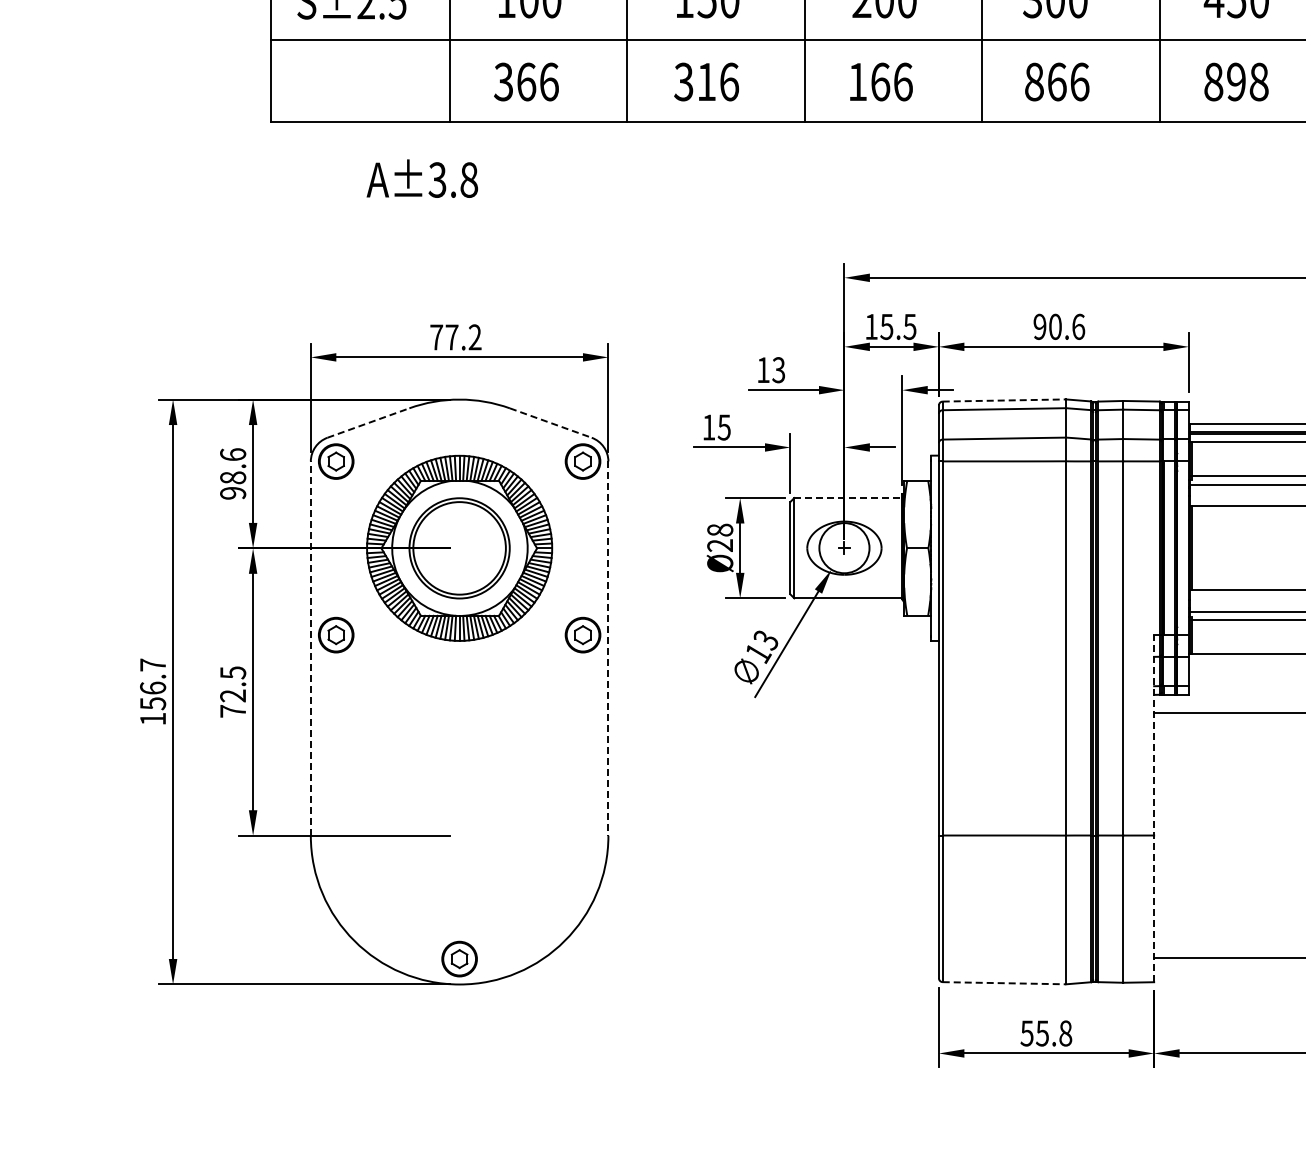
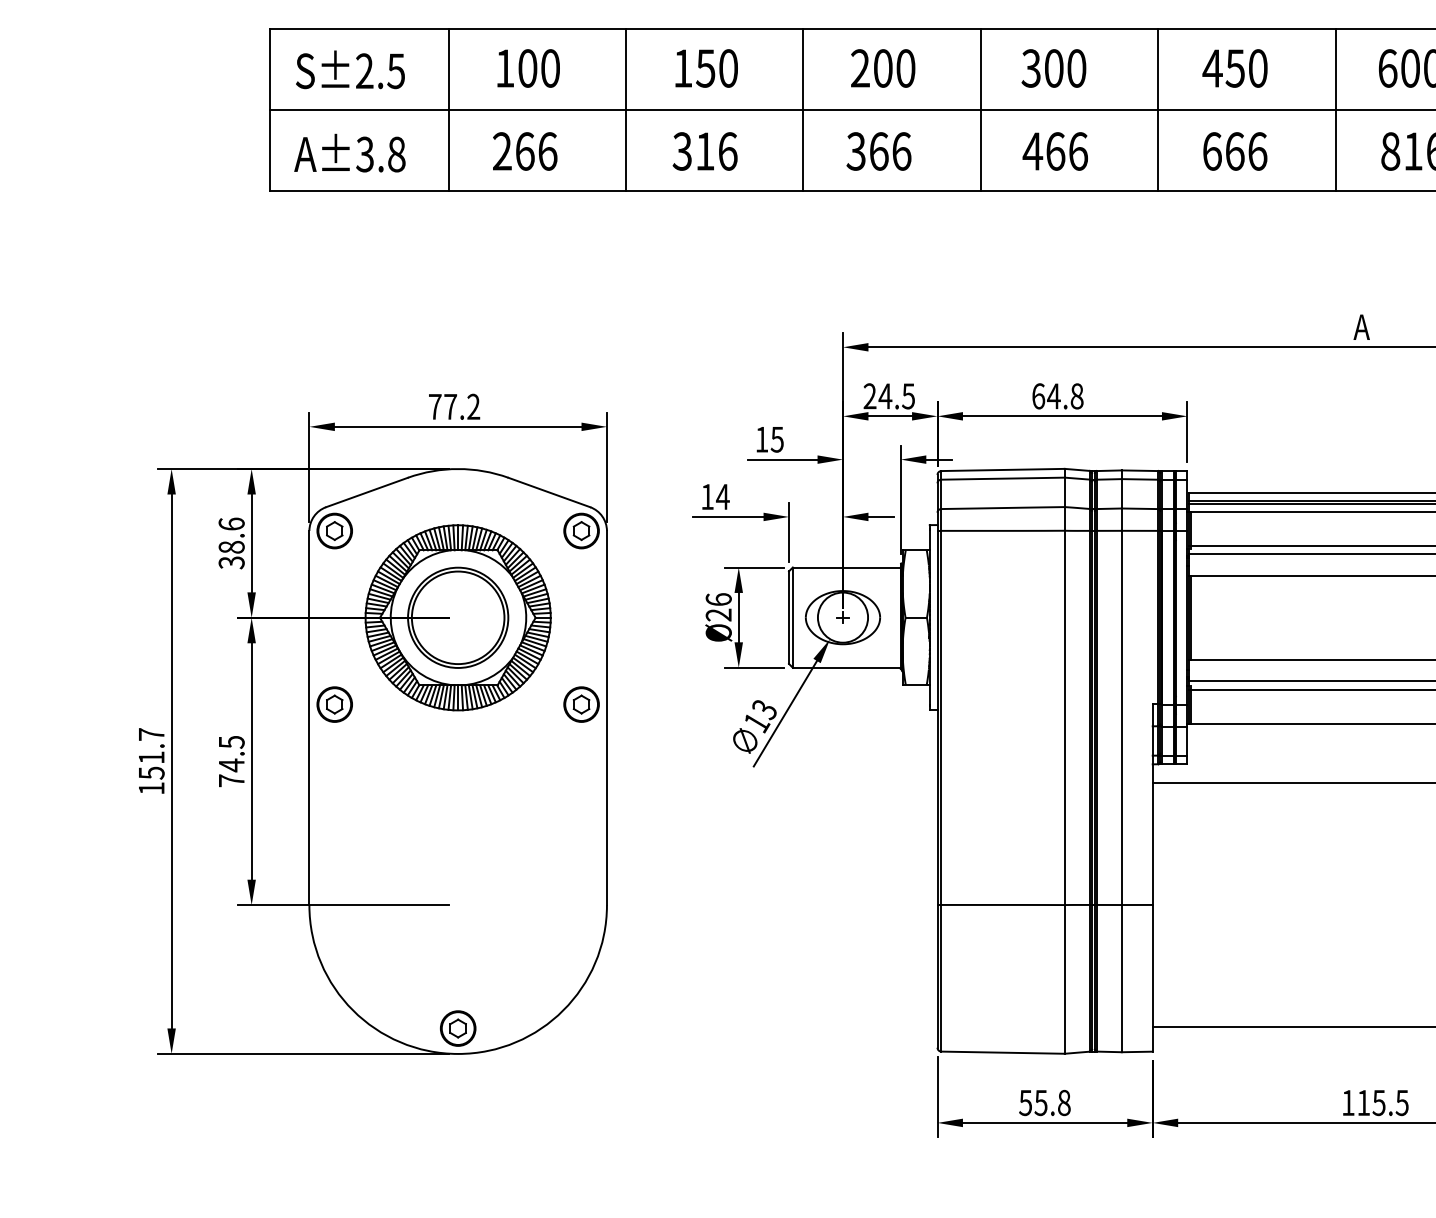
text: (502, 82) -> (501, 151), 366 -> 266
text: (856, 82) -> (855, 151), 166 -> 366
text: (1033, 82) -> (1032, 151), 866 -> 466
text: (1236, 82) -> (1235, 151), 898 -> 666
text: (421, 178) -> (349, 152), moved
text: (878, 327) -> (877, 396), 15.5 -> 24.5
text: (1058, 327) -> (1057, 396), 90.6 -> 64.8
text: (778, 370) -> (777, 439), 13 -> 15
line: (1004, 400) -> (1003, 469), dashed -> solid
line: (368, 423) -> (367, 492), dashed -> solid
line: (550, 423) -> (549, 492), dashed -> solid
text: (723, 428) -> (722, 497), 15 -> 14
text: (232, 493) -> (231, 562), 98.6 -> 38.6
line: (847, 498) -> (846, 567), dashed -> solid
text: (719, 530) -> (718, 599), Ø28 -> Ø26
line: (310, 648) -> (309, 717), dashed -> solid
line: (607, 649) -> (606, 718), dashed -> solid
text: (152, 688) -> (151, 757), 156.7 -> 151.7
text: (232, 696) -> (231, 765), 72.5 -> 74.5
line: (1153, 809) -> (1152, 878), dashed -> solid
line: (1004, 983) -> (1003, 1052), dashed -> solid

